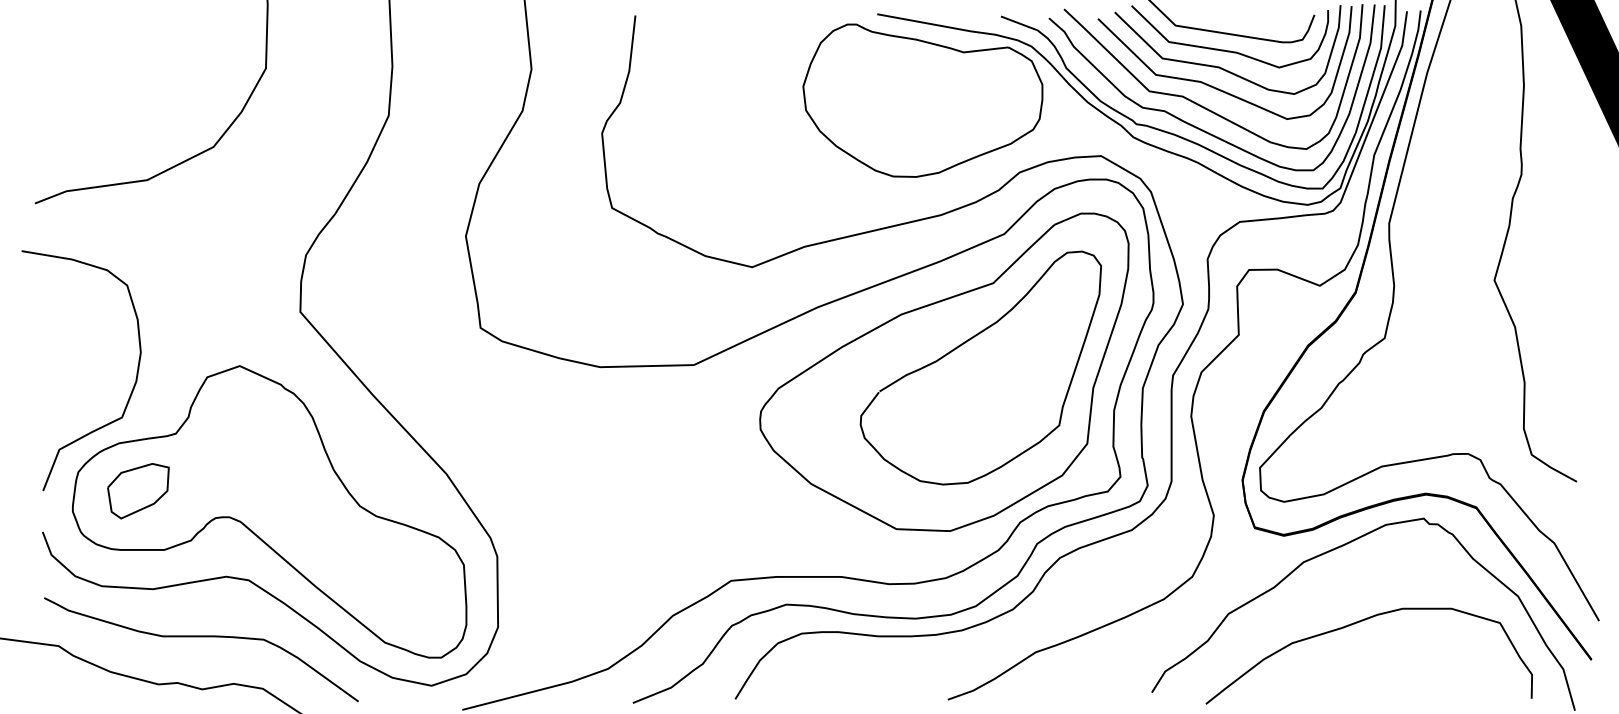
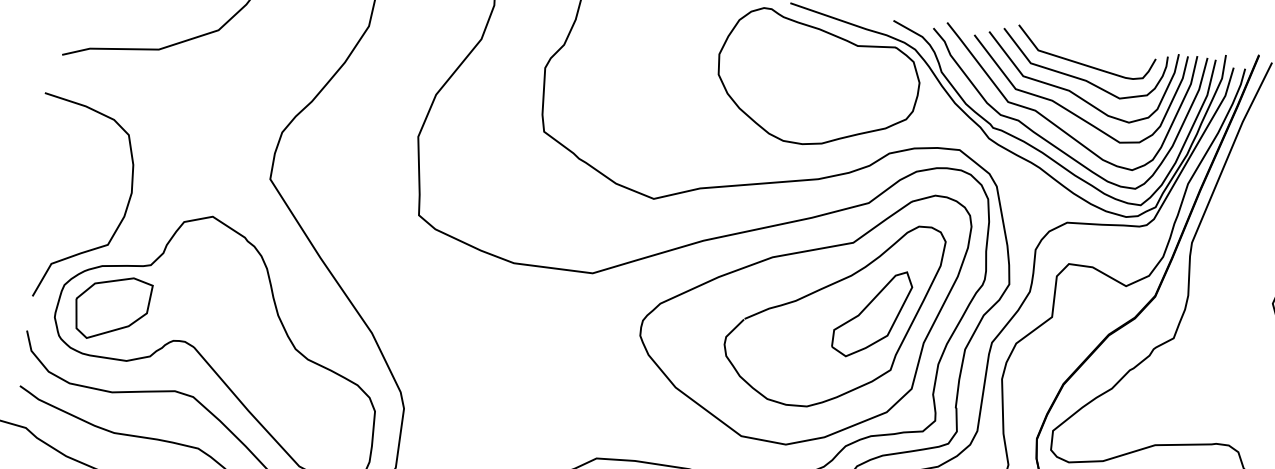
part: (1027, 362) -> (871, 313), added
part: (138, 491) -> (112, 308), size x1.43

